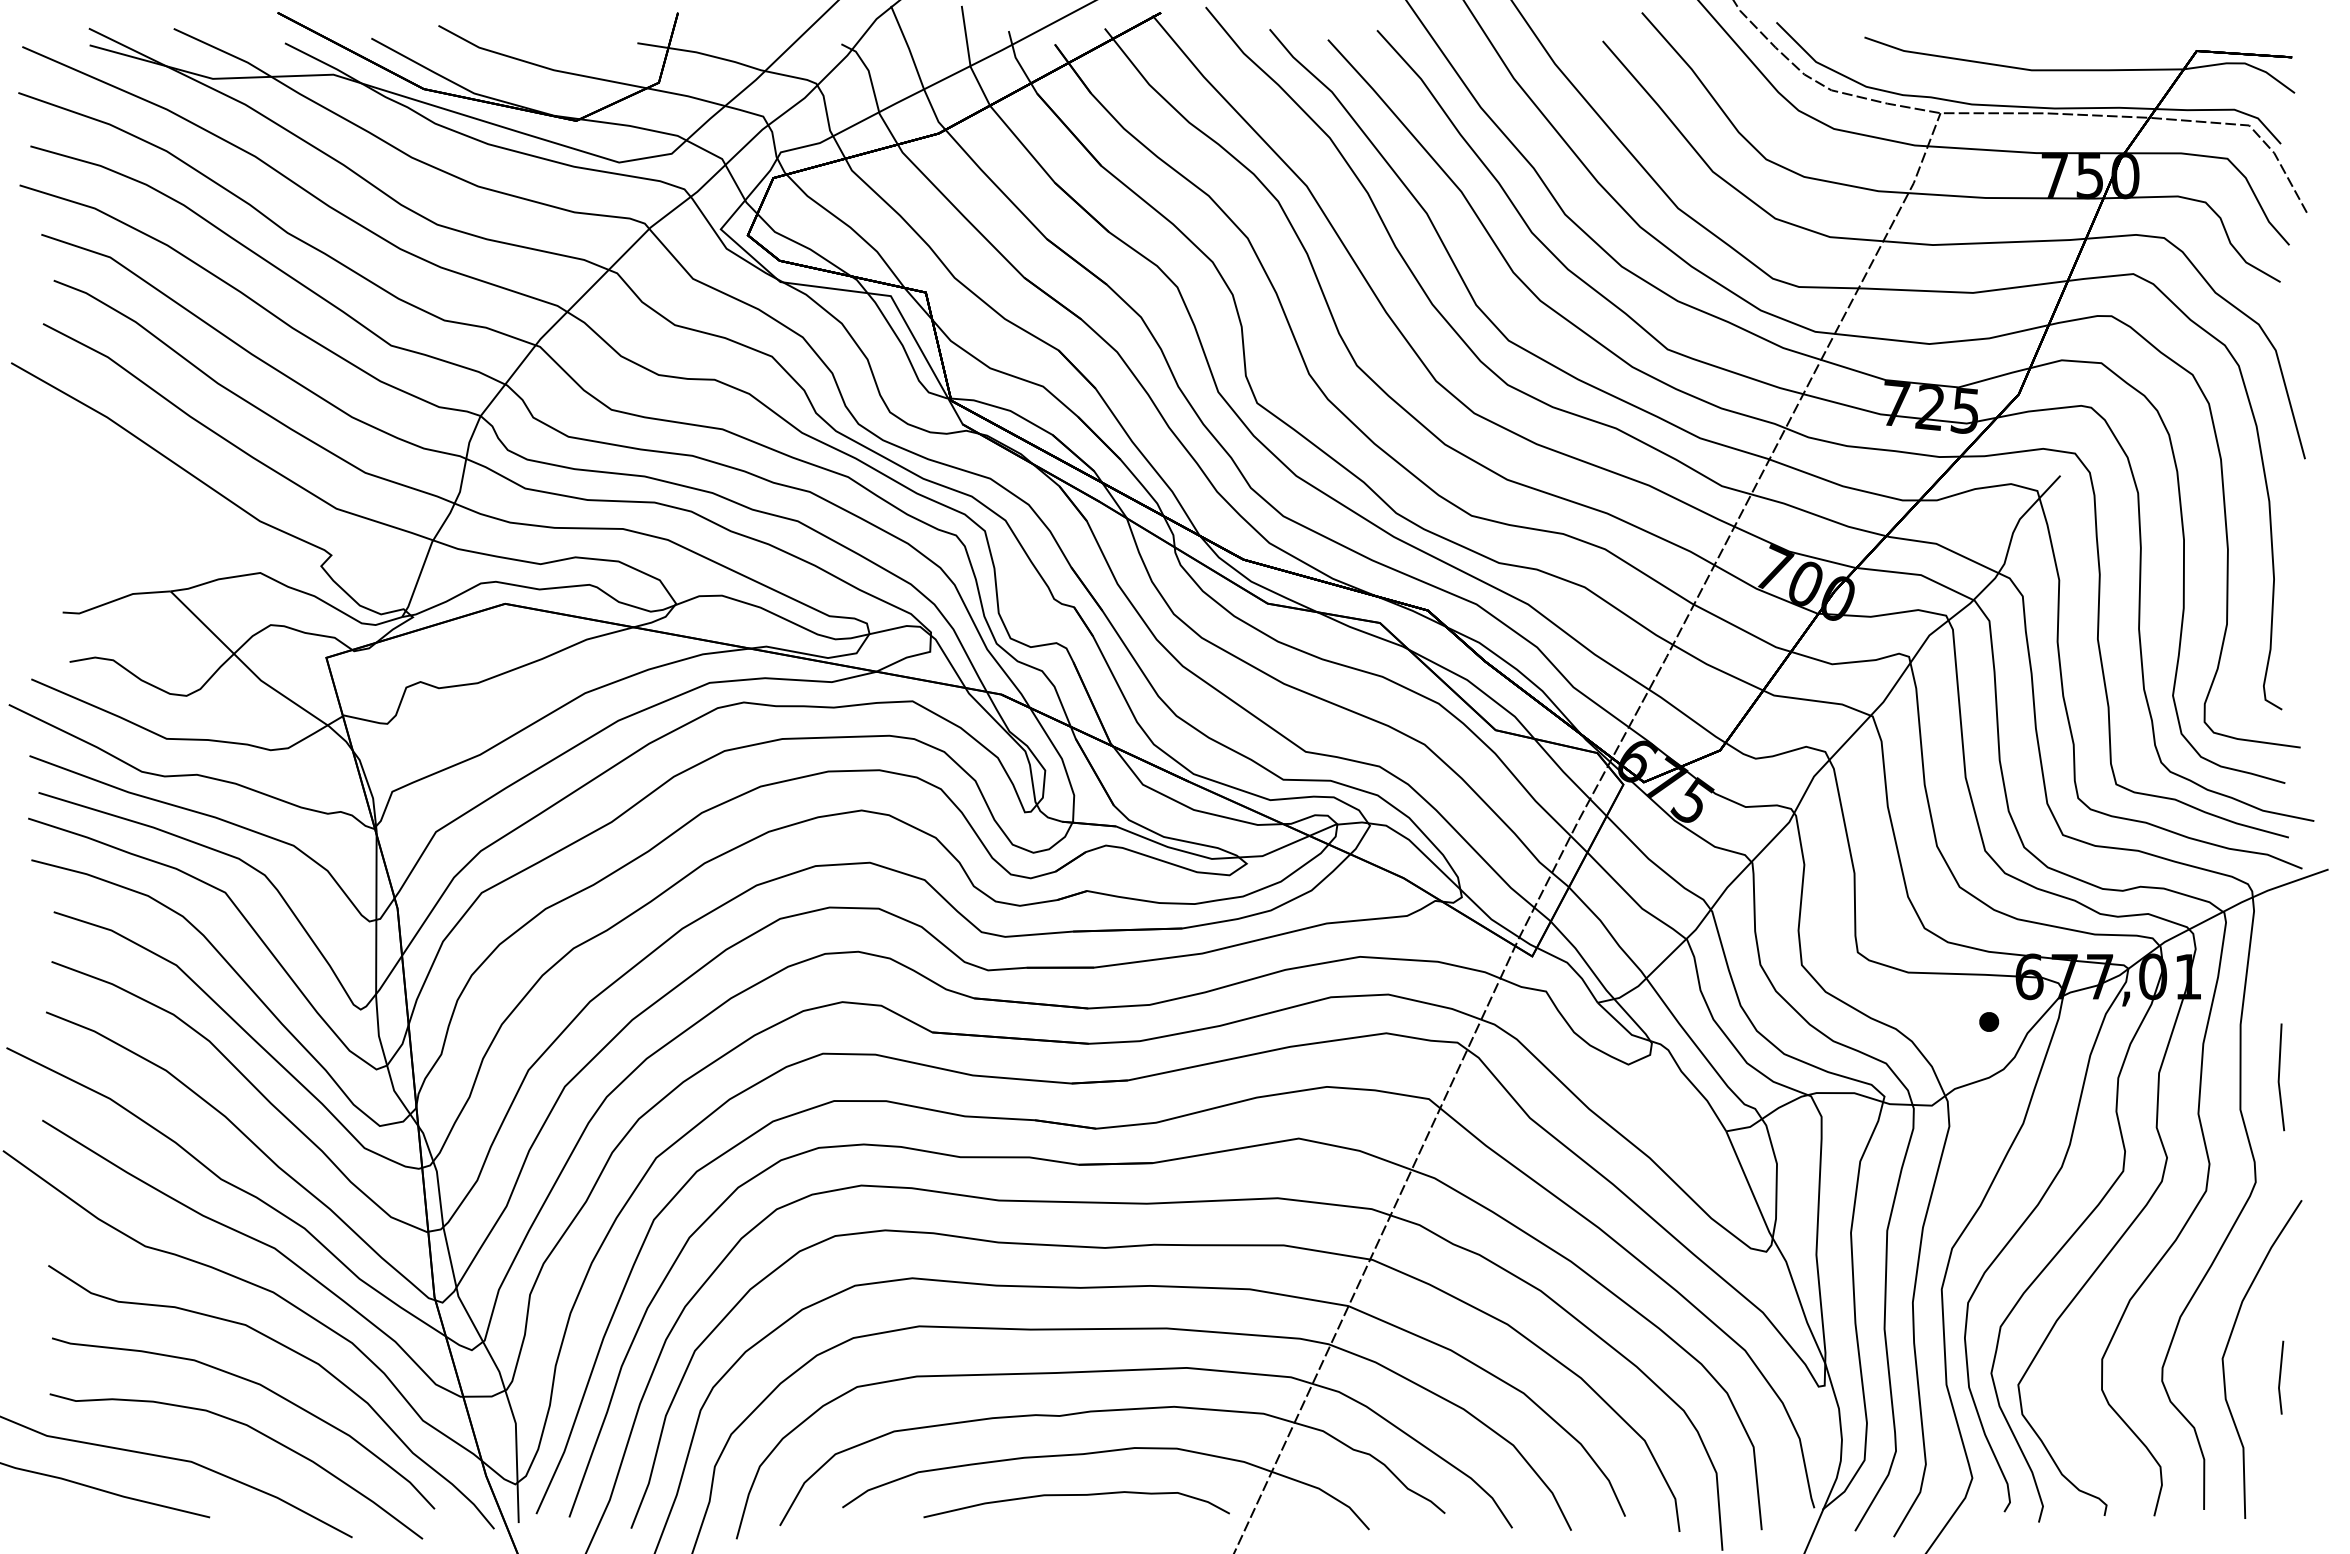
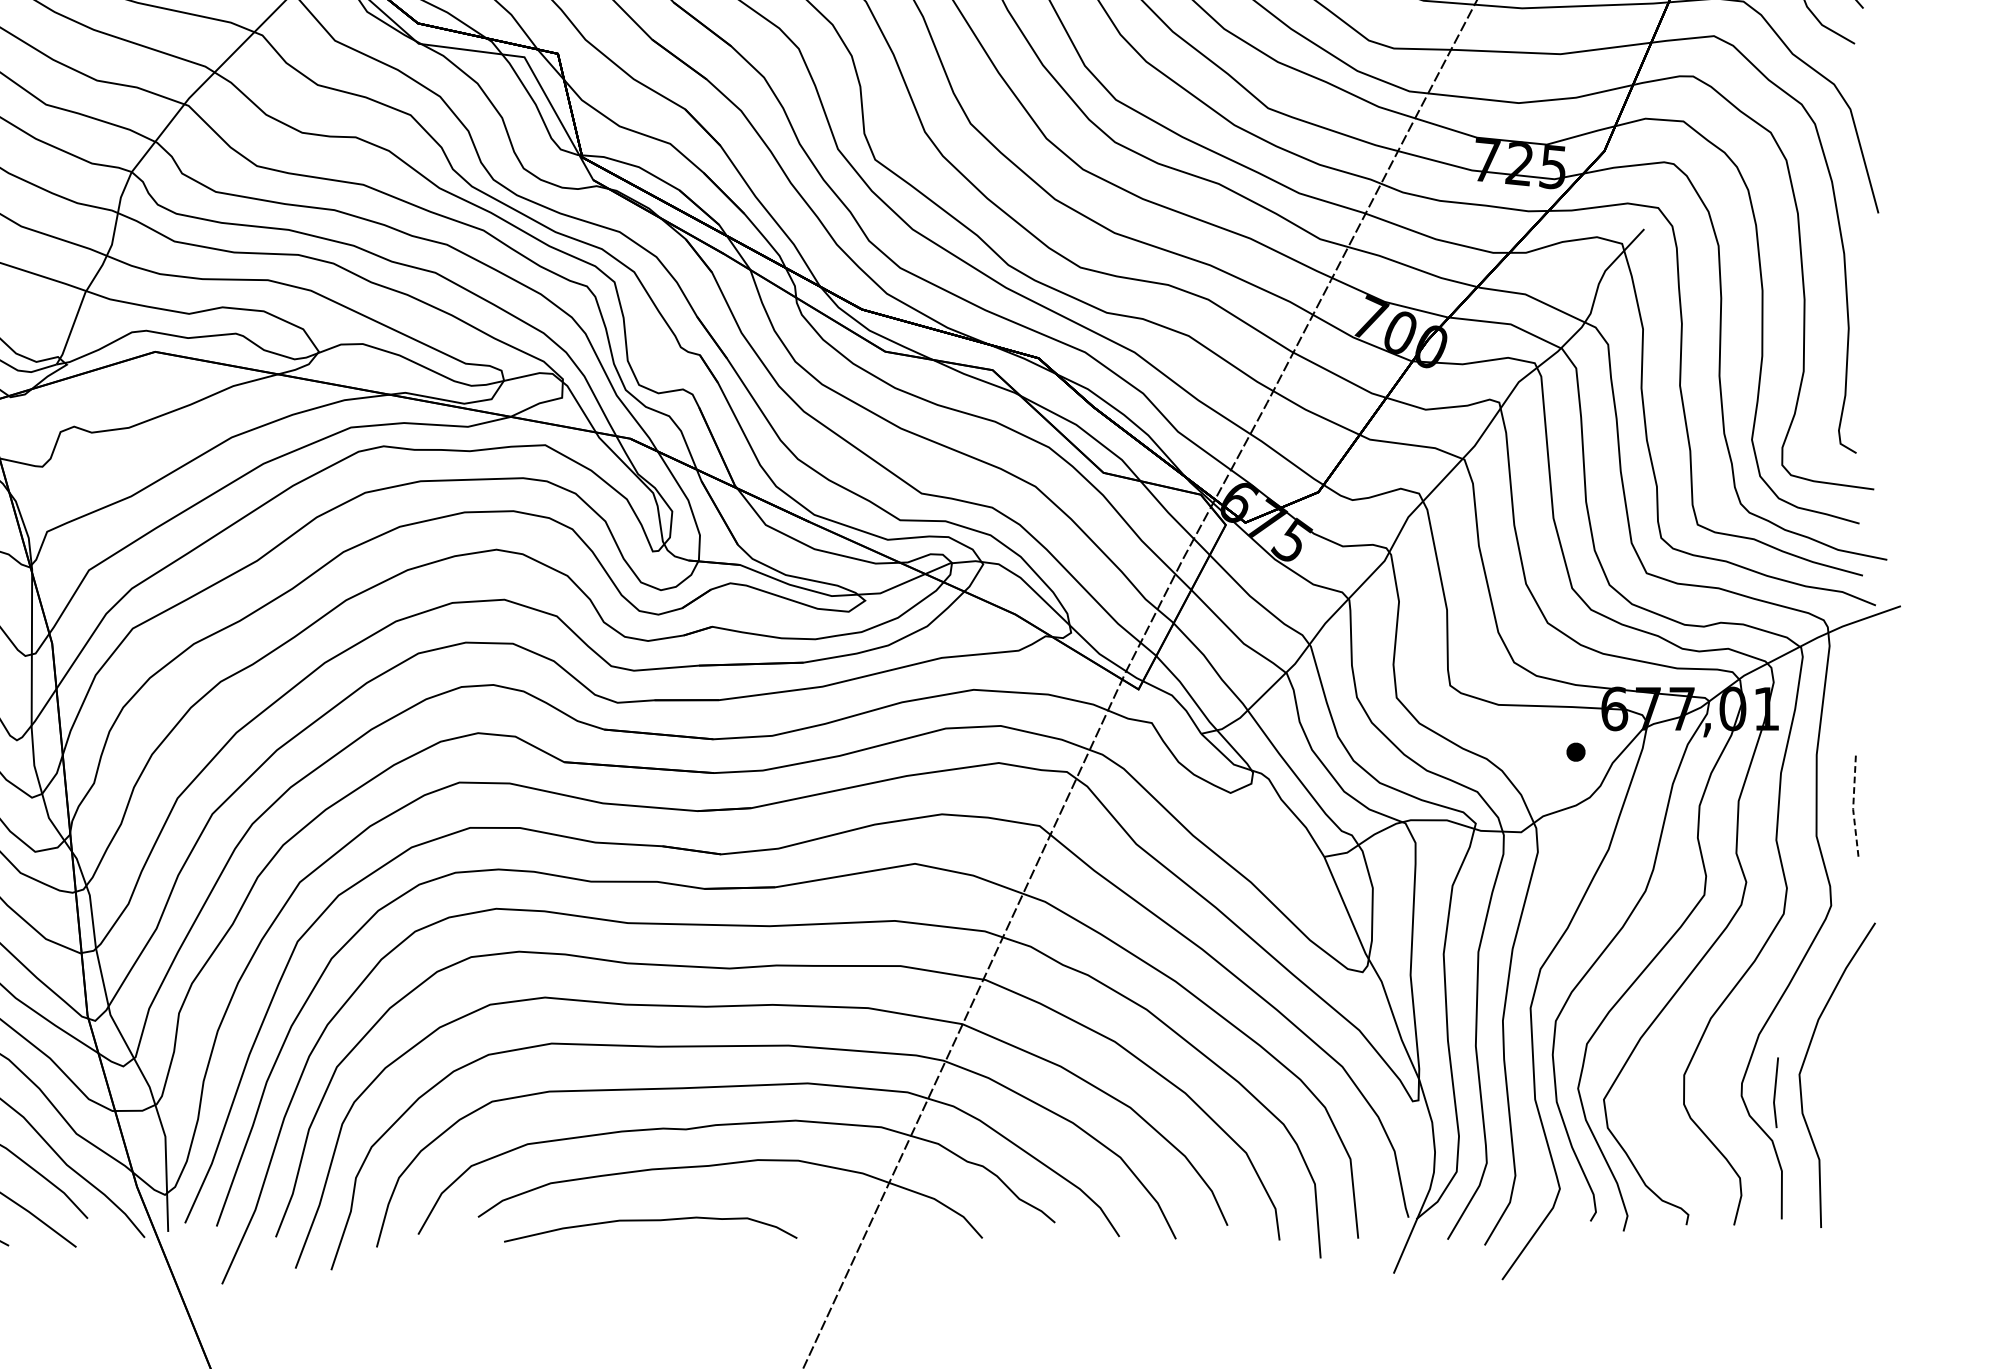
line: (2278, 1077) -> (1852, 805), solid -> dashed
line: (2280, 1377) -> (1775, 1092), moved
curve: (1076, 1495) -> (650, 1220), moved

